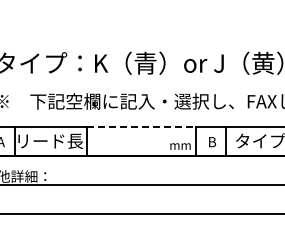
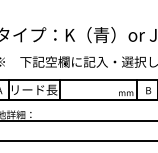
line: (141, 126) -> (98, 79), dashed -> solid

